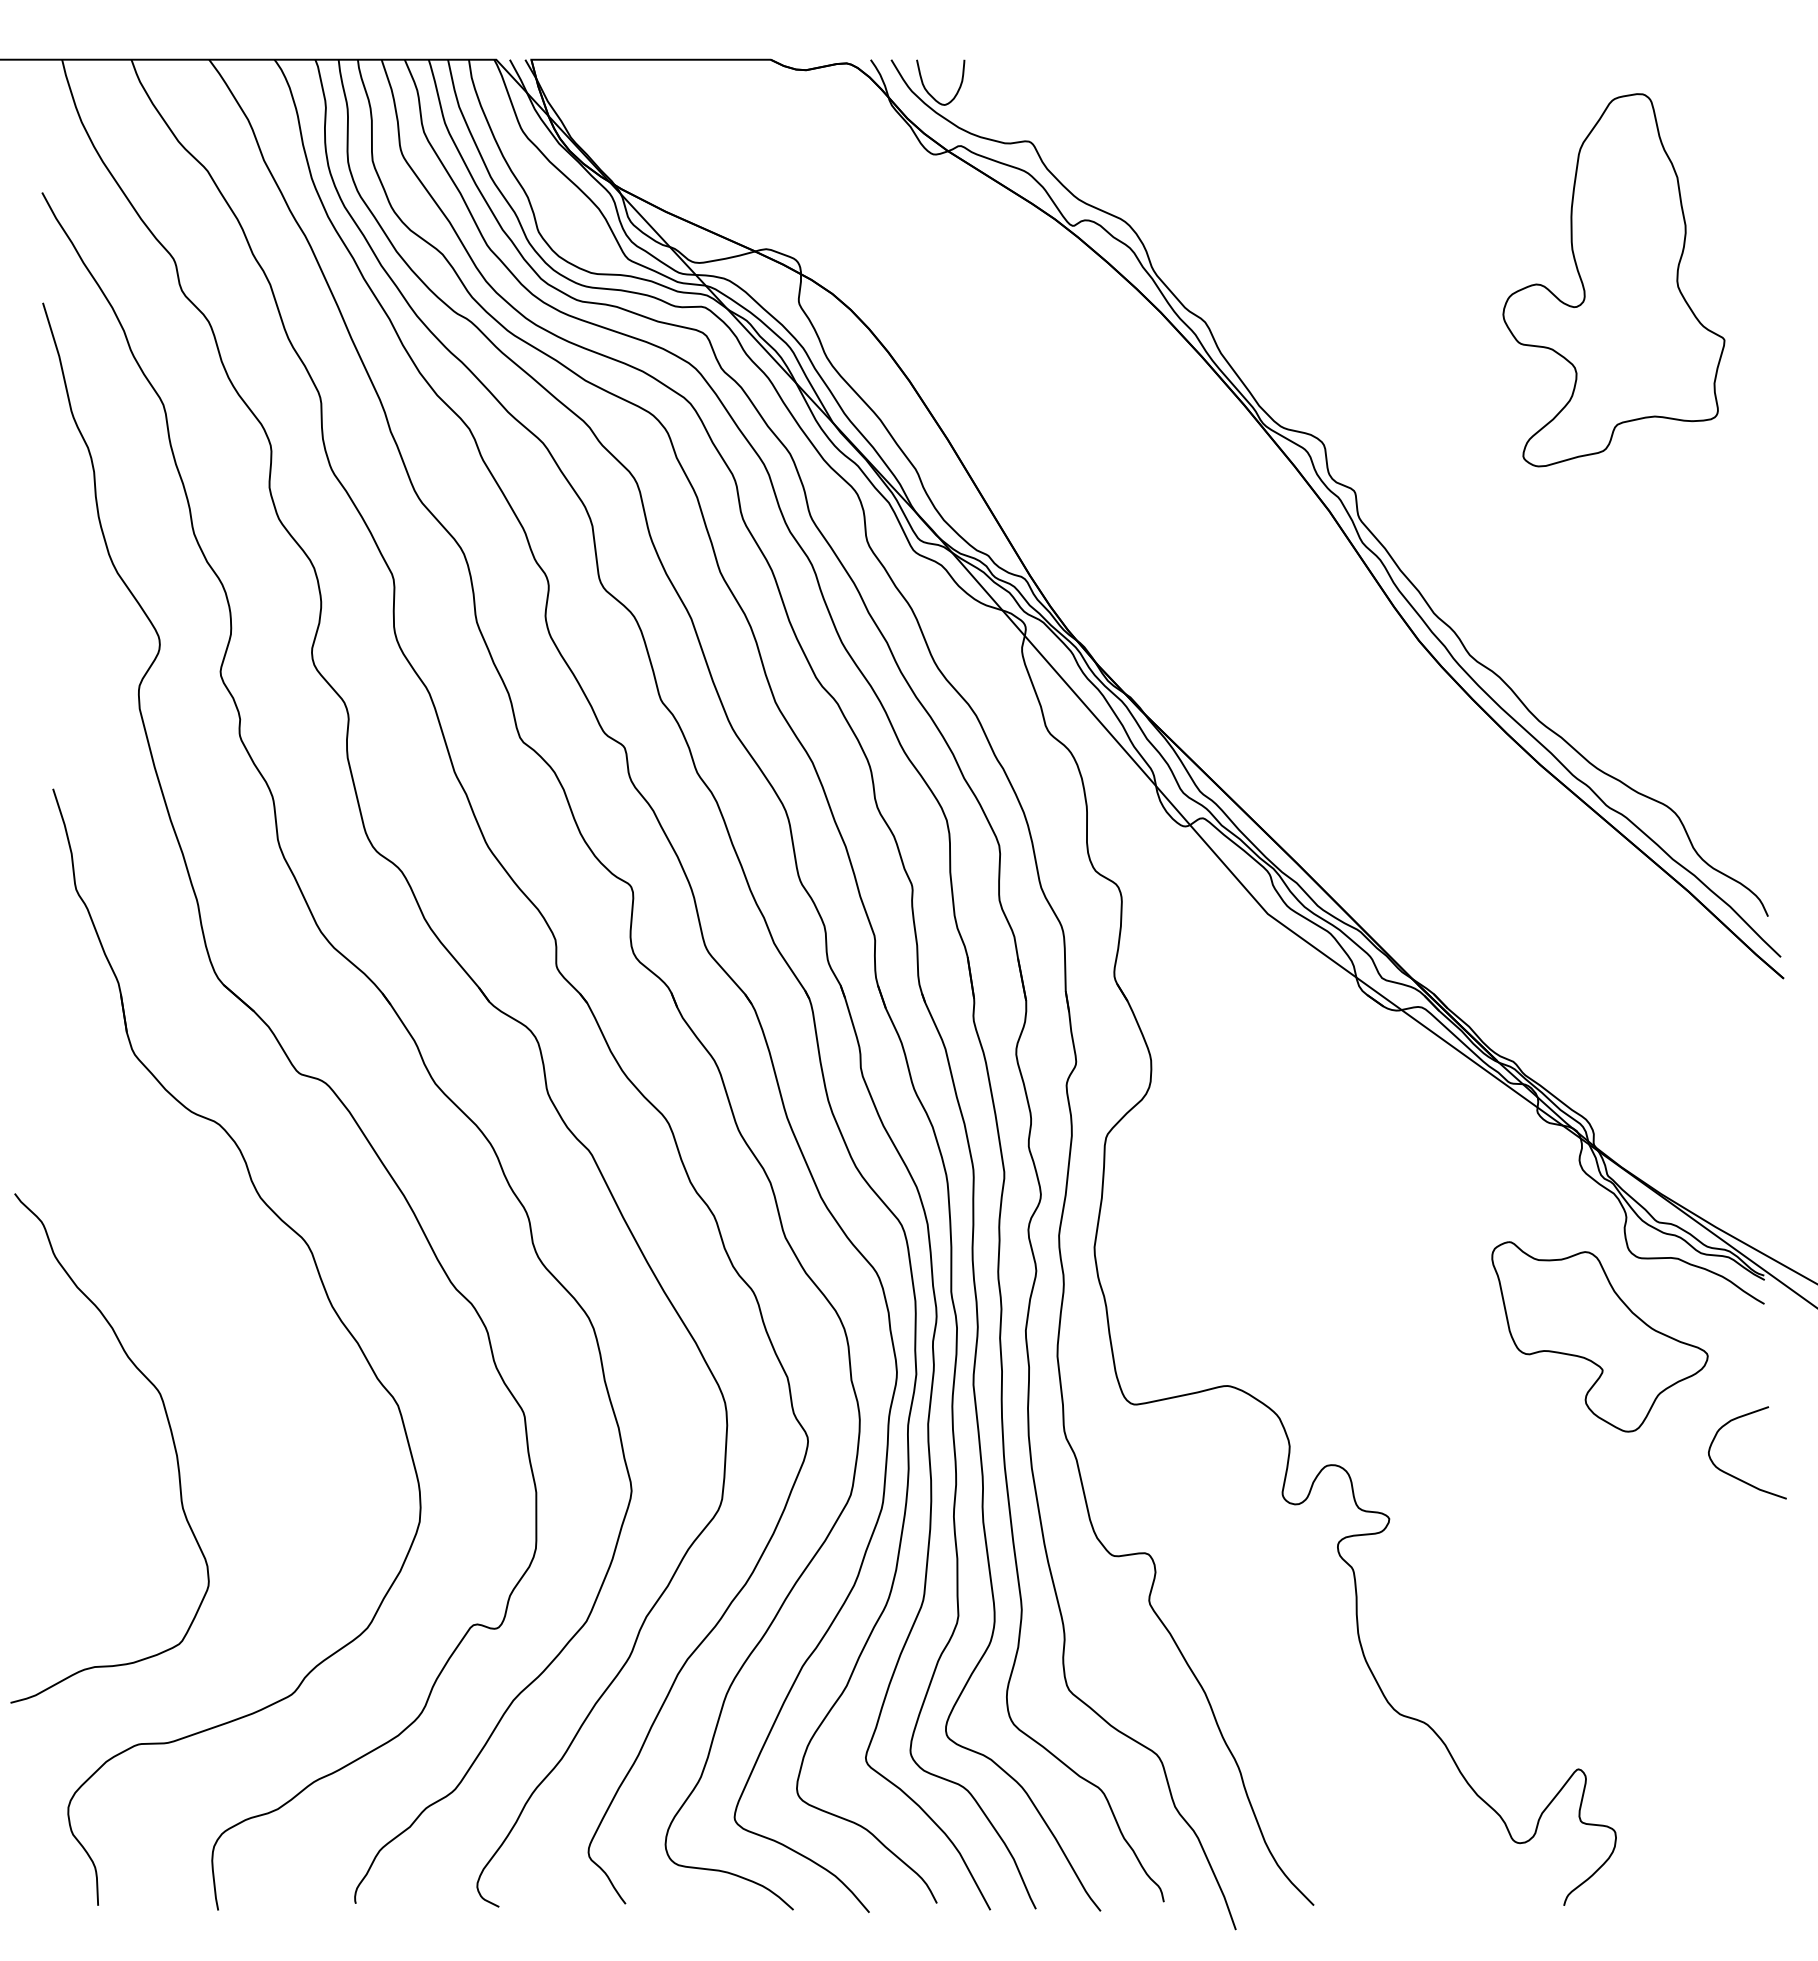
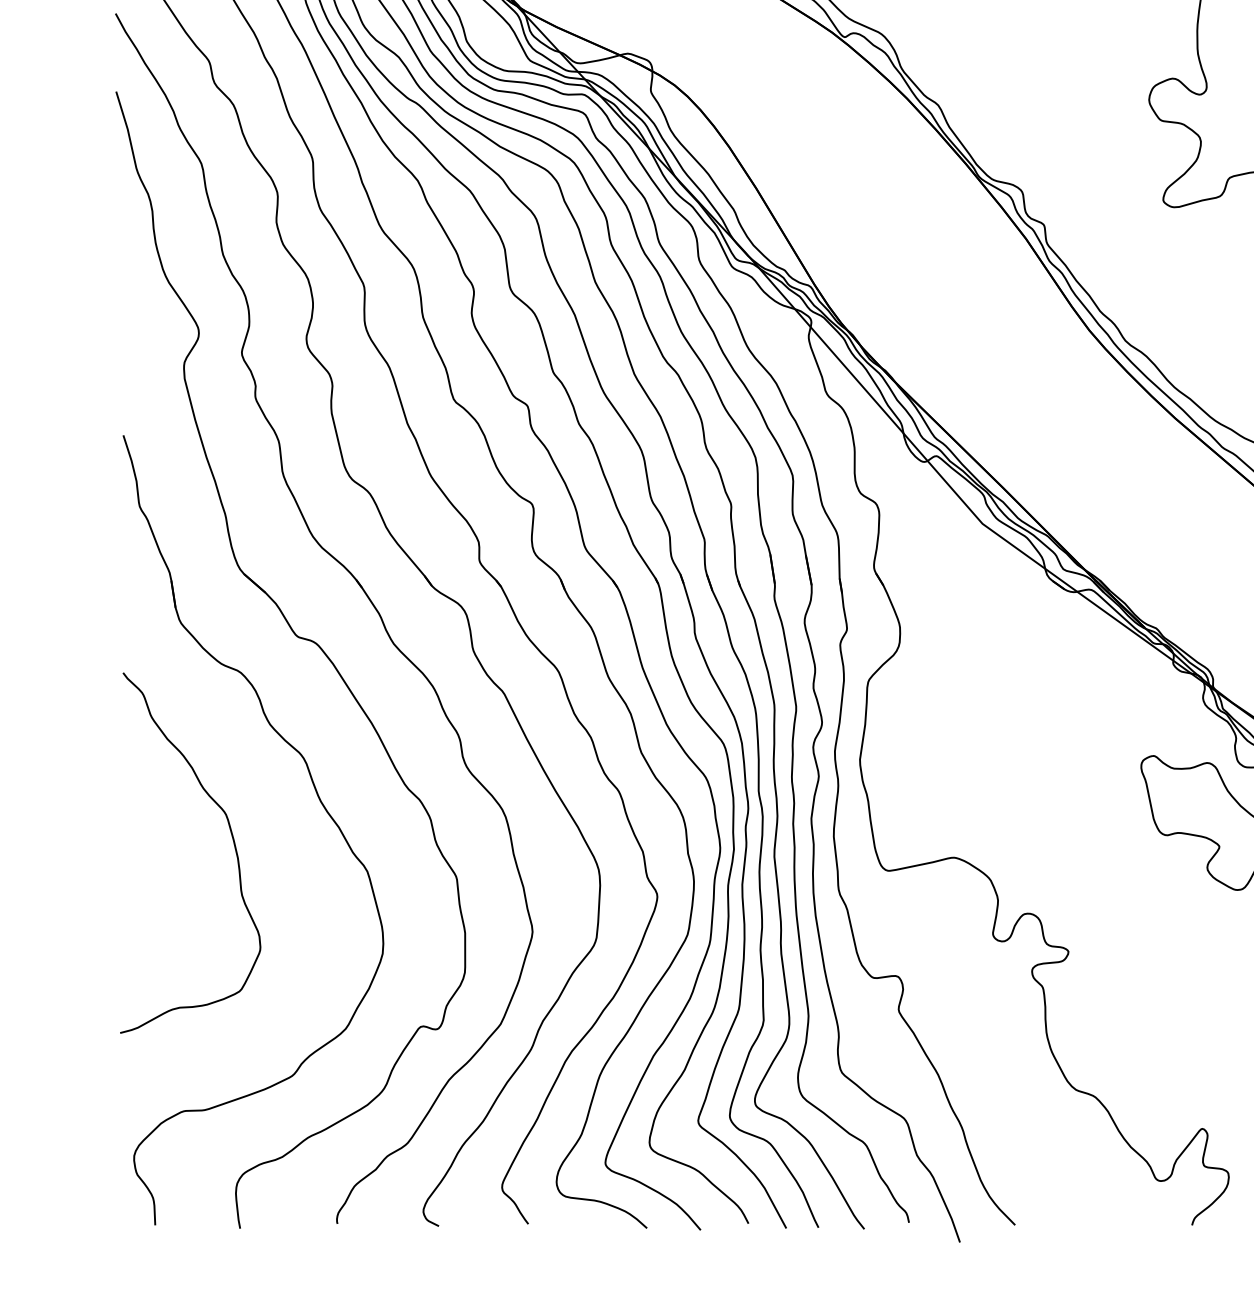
curve: (170, 1433) -> (233, 842), moved

